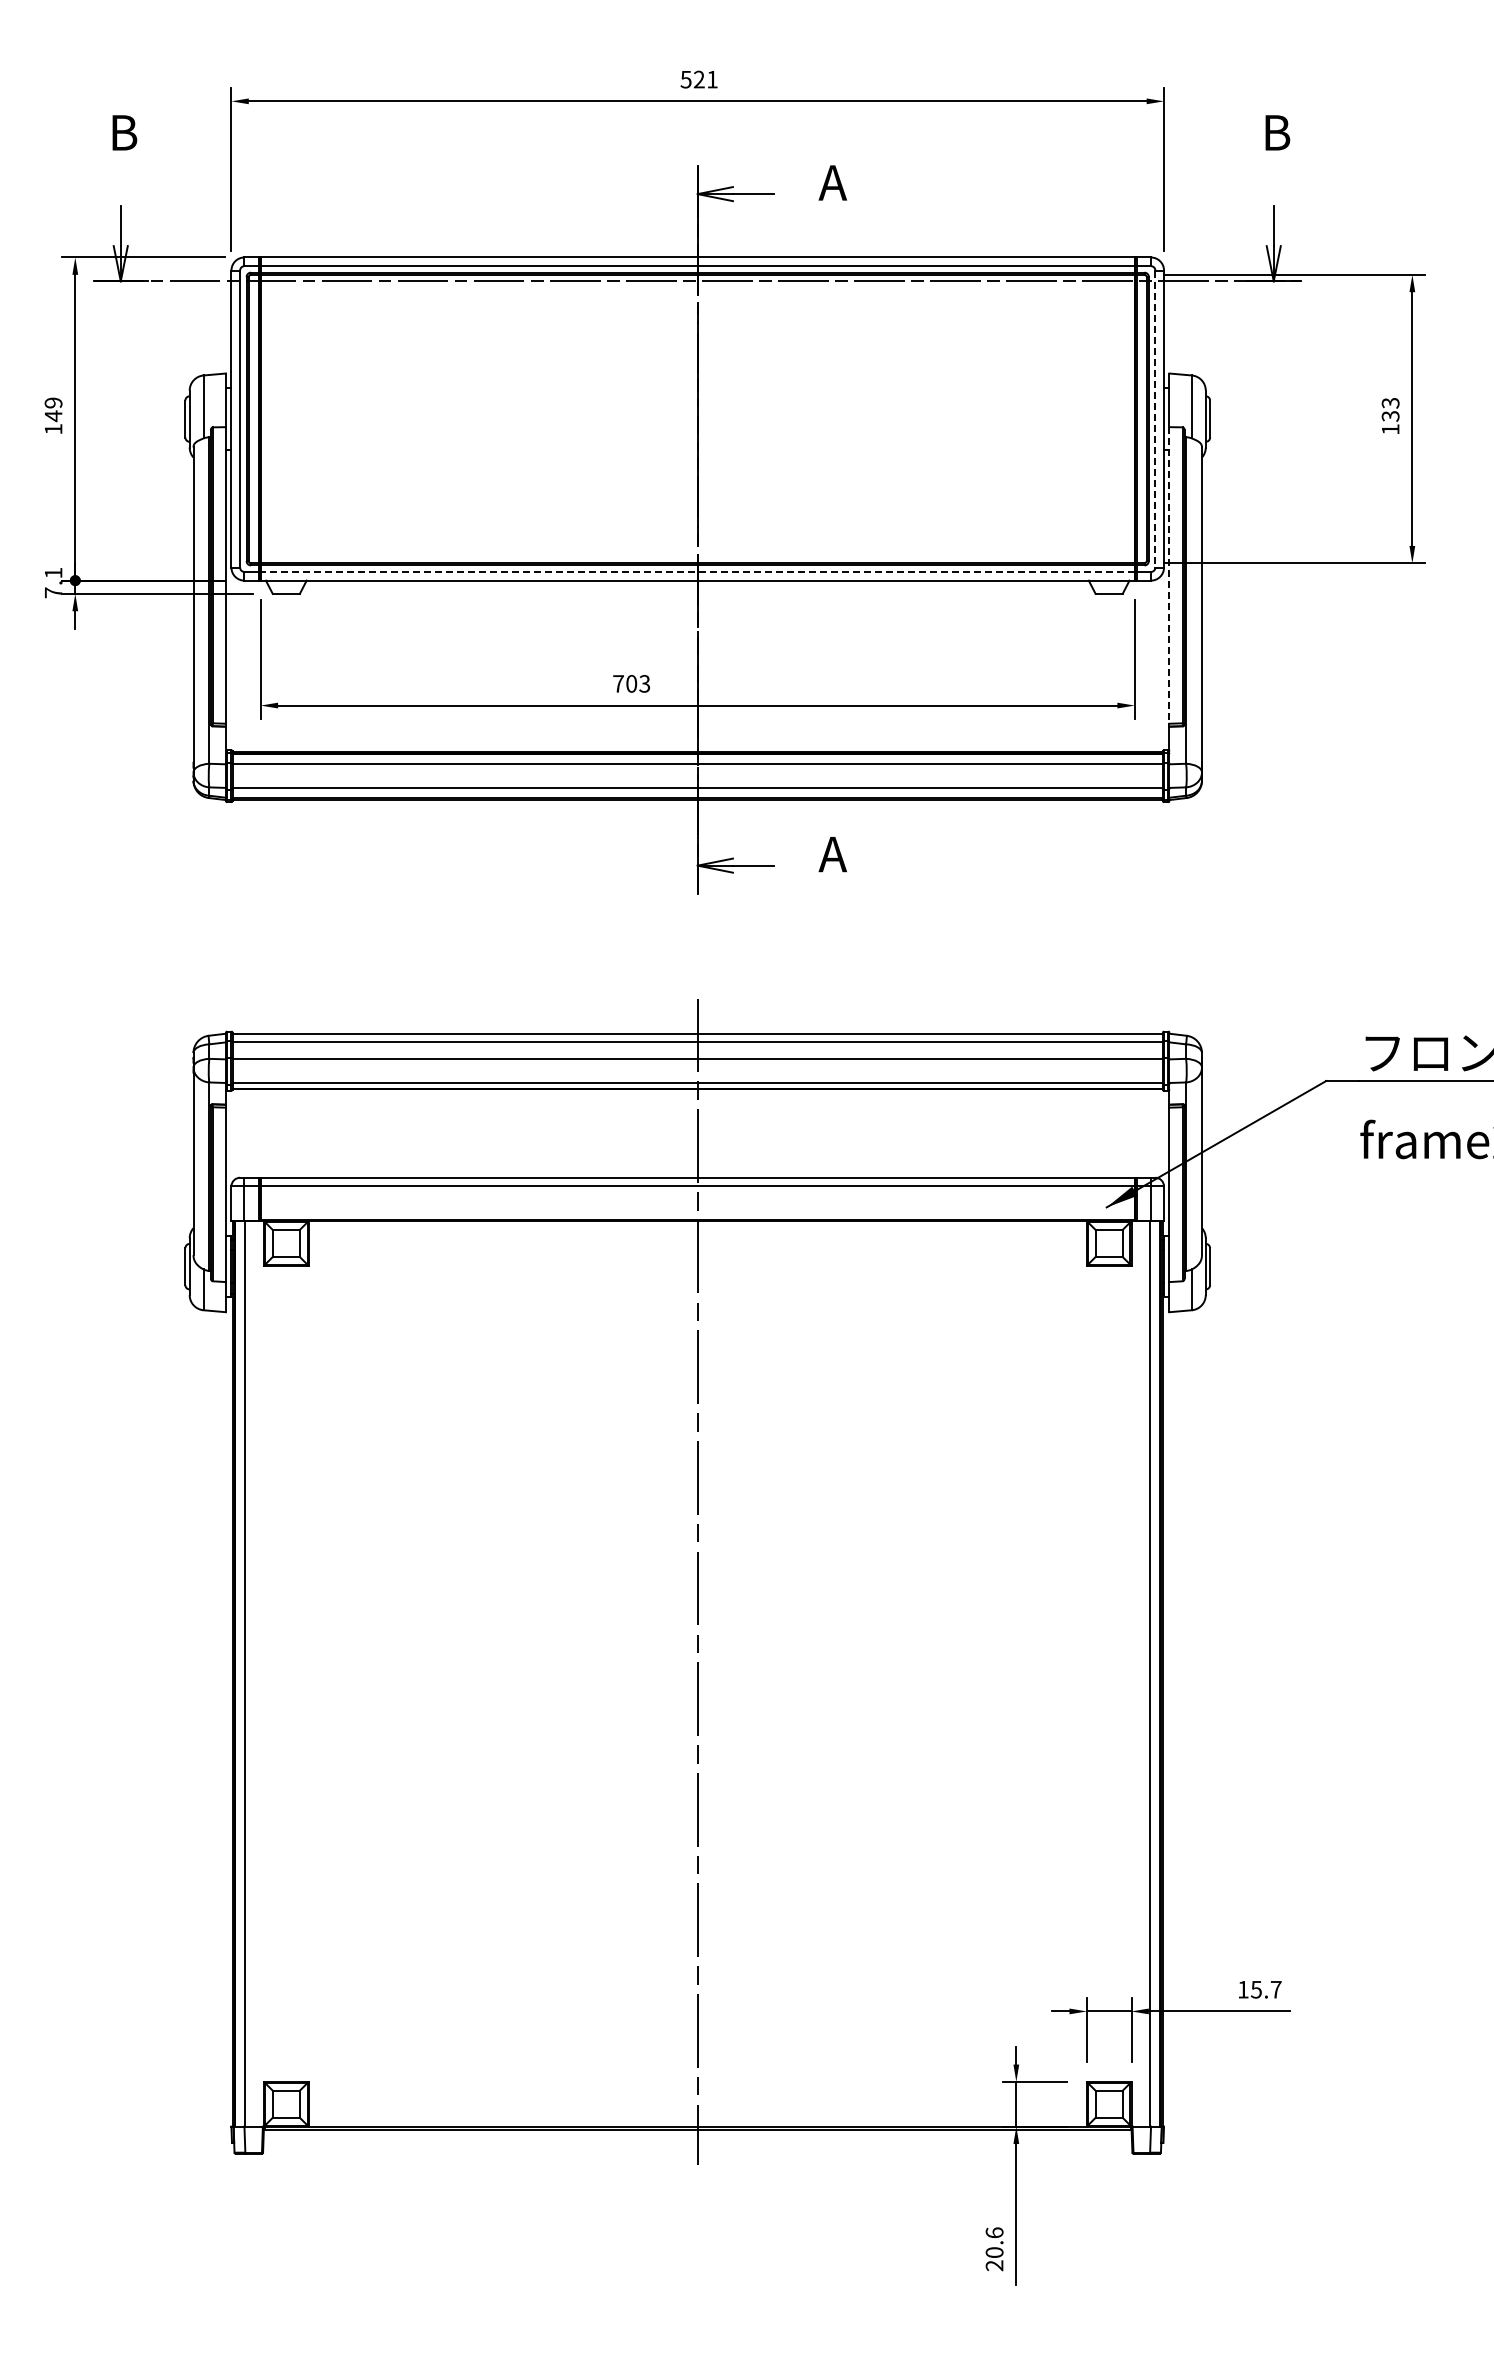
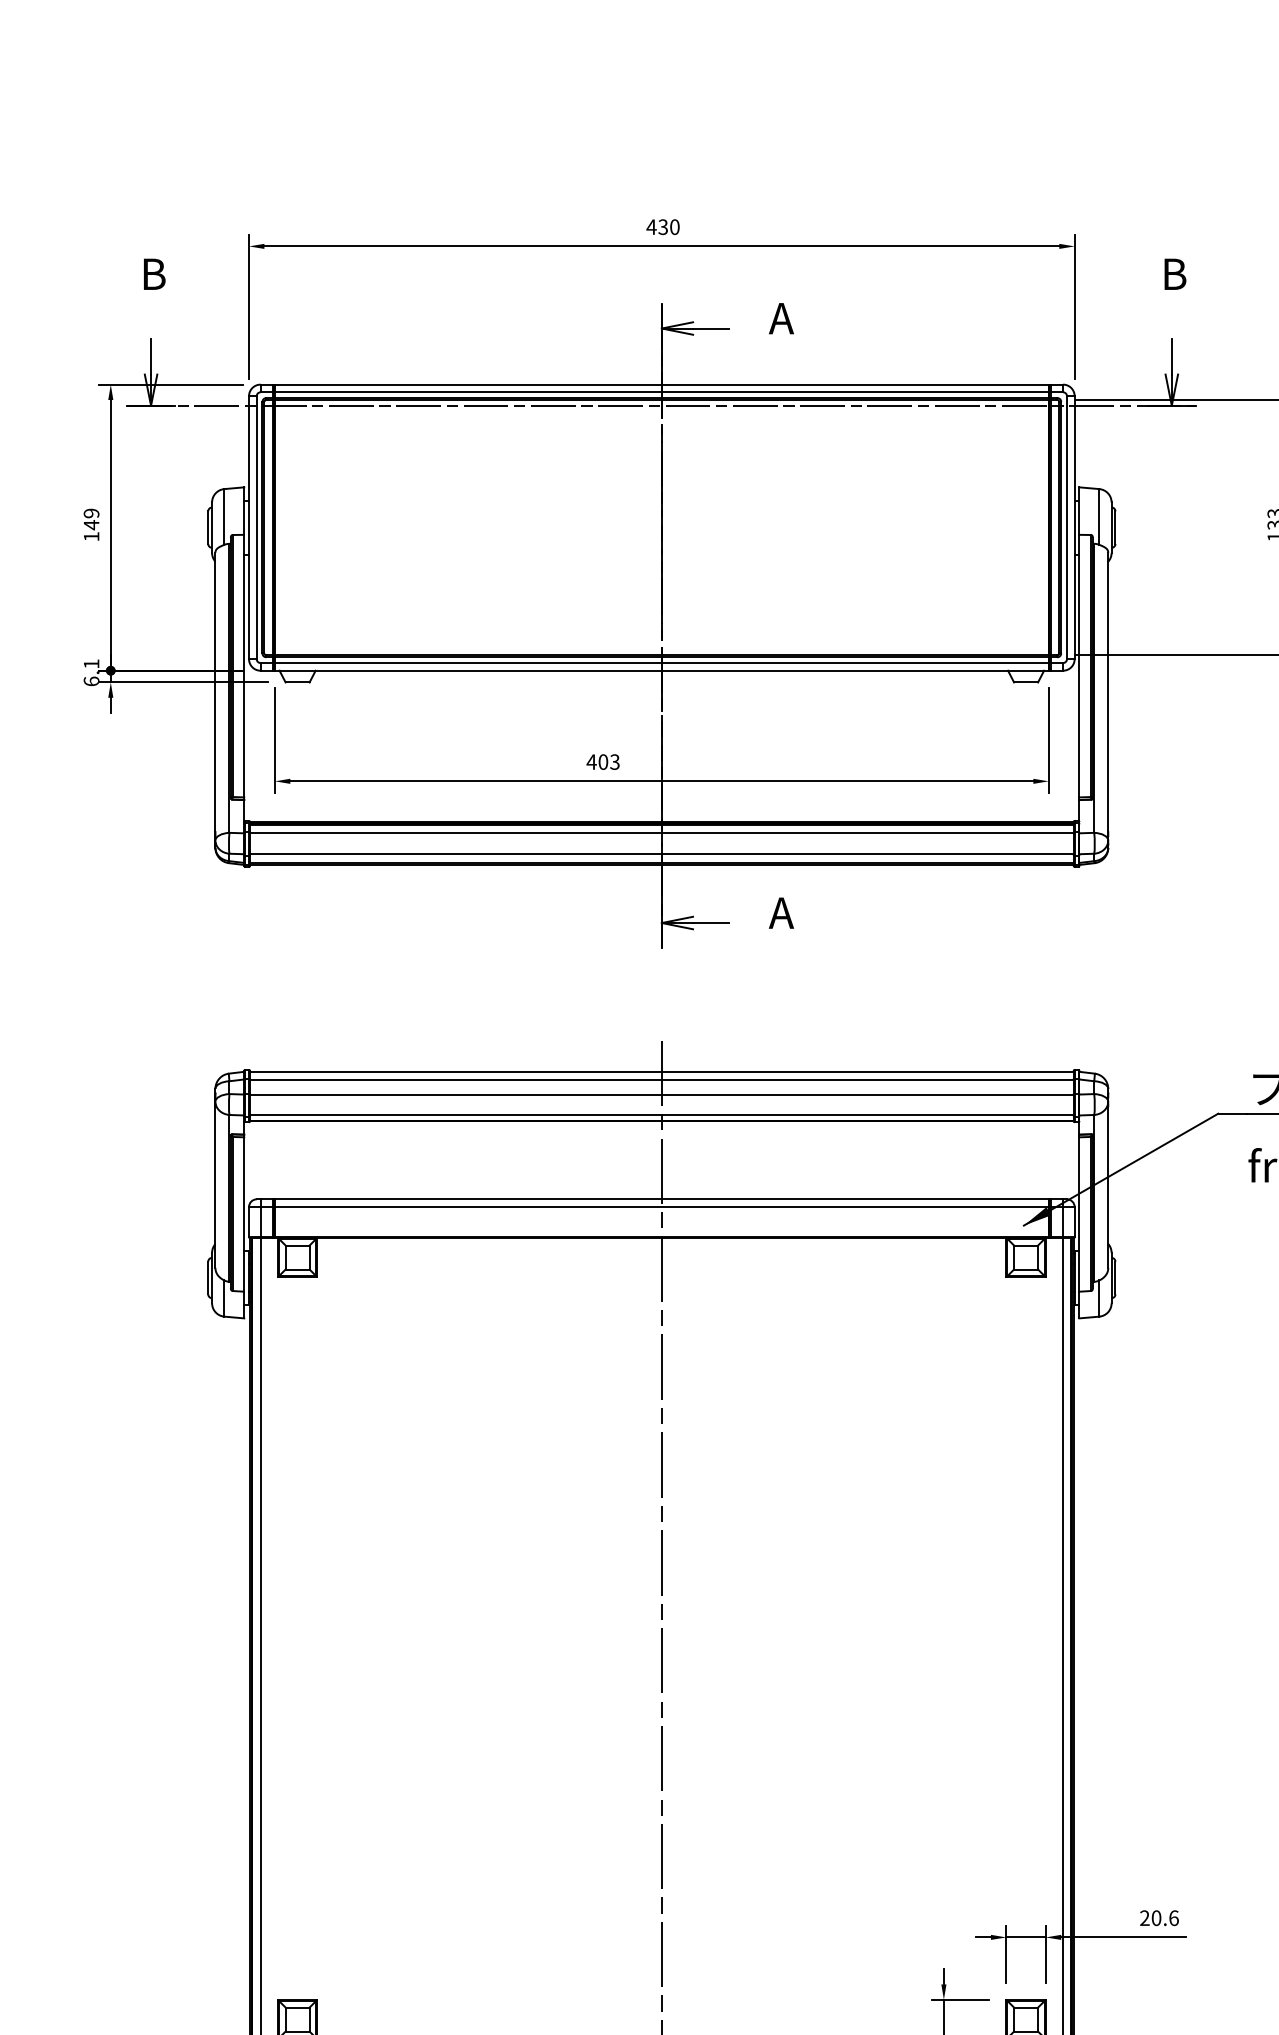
text: (698, 79) -> (662, 227), 521 -> 430
line: (1155, 419) -> (1067, 528), dashed -> solid
line: (697, 571) -> (661, 662), dashed -> solid
line: (1169, 575) -> (1079, 666), dashed -> solid
text: (53, 592) -> (91, 681), 7.1 -> 6.1
text: (618, 683) -> (591, 761), 703 -> 403
text: (1259, 1989) -> (1159, 1917), 15.7 -> 20.6

